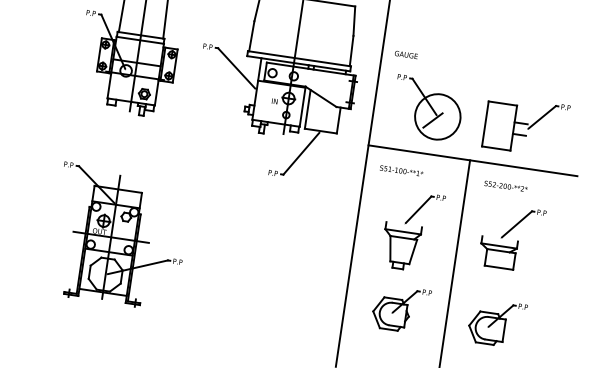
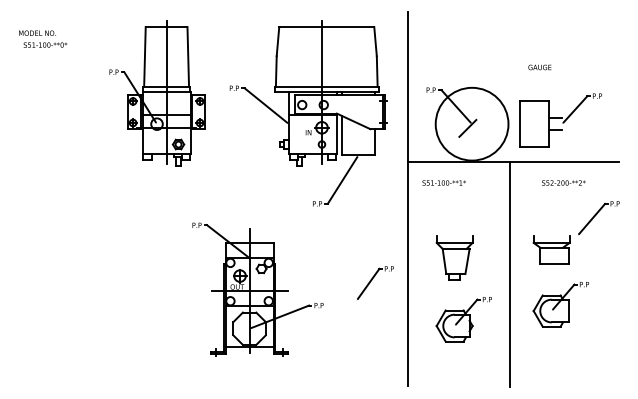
text: (405, 54) -> (539, 67), moved
circle: (437, 116) -> (471, 123), size x1.6
text: (505, 185) -> (563, 182), moved
part: (425, 209) -> (375, 282), moved
part: (523, 223) -> (598, 217), moved
part: (119, 236) -> (257, 289), moved
part: (496, 323) -> (560, 304), moved

